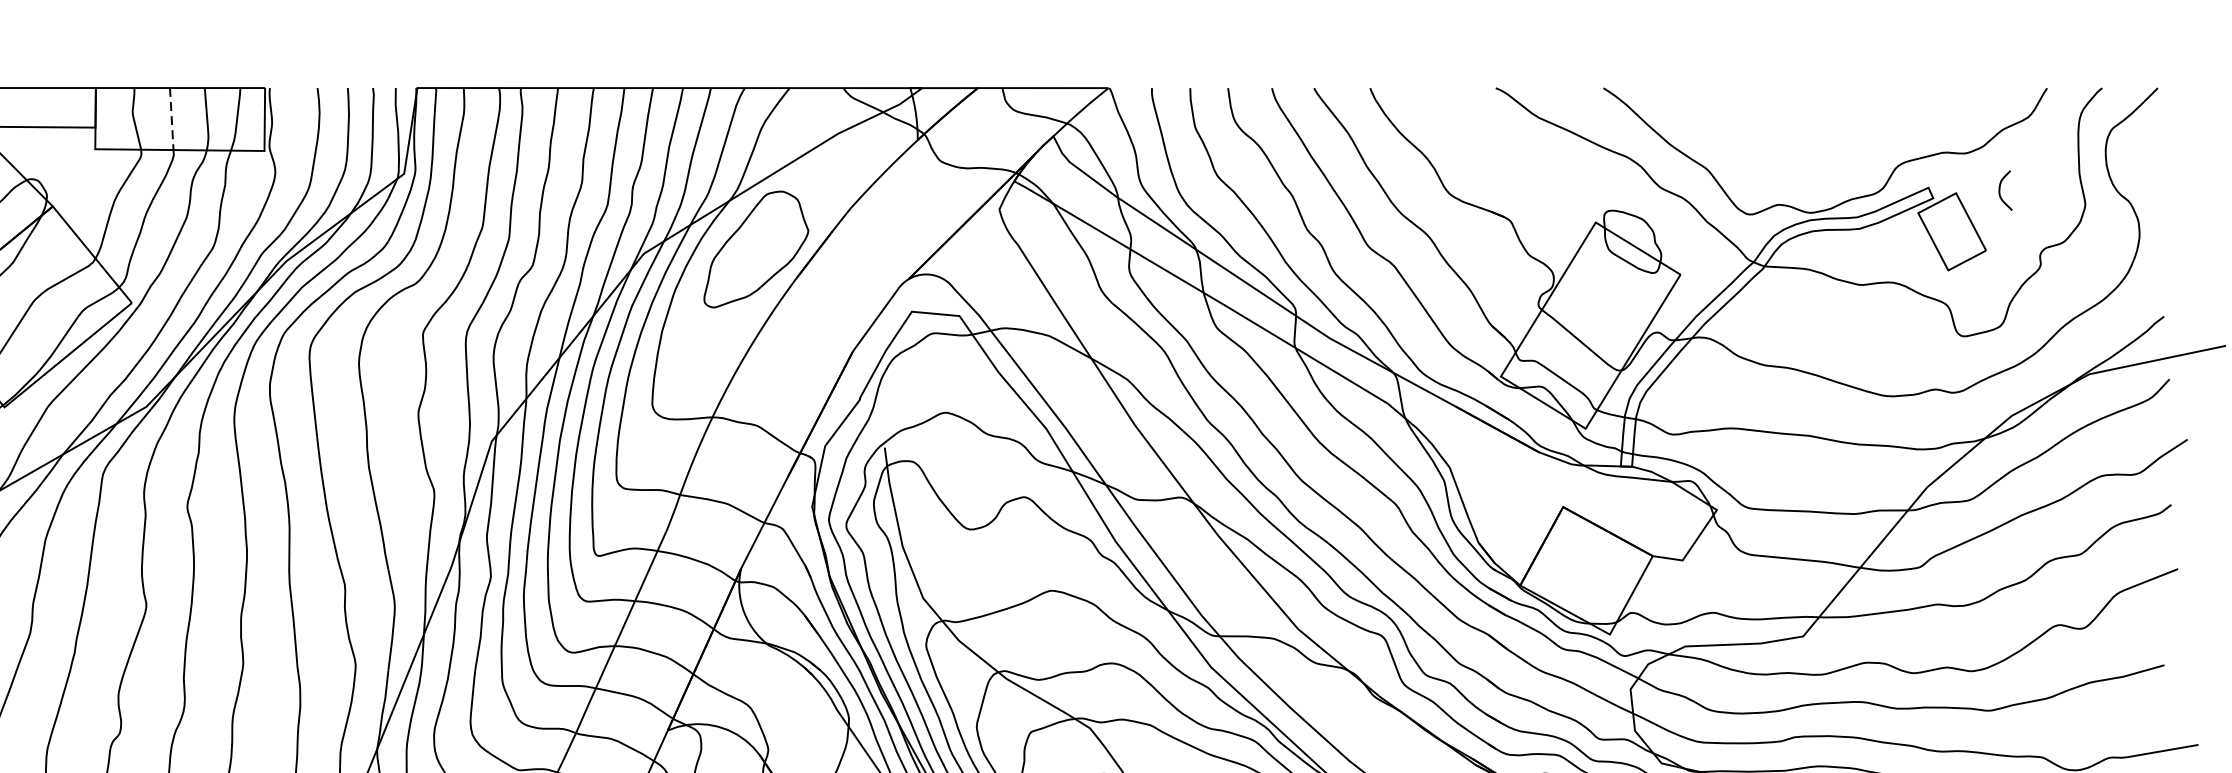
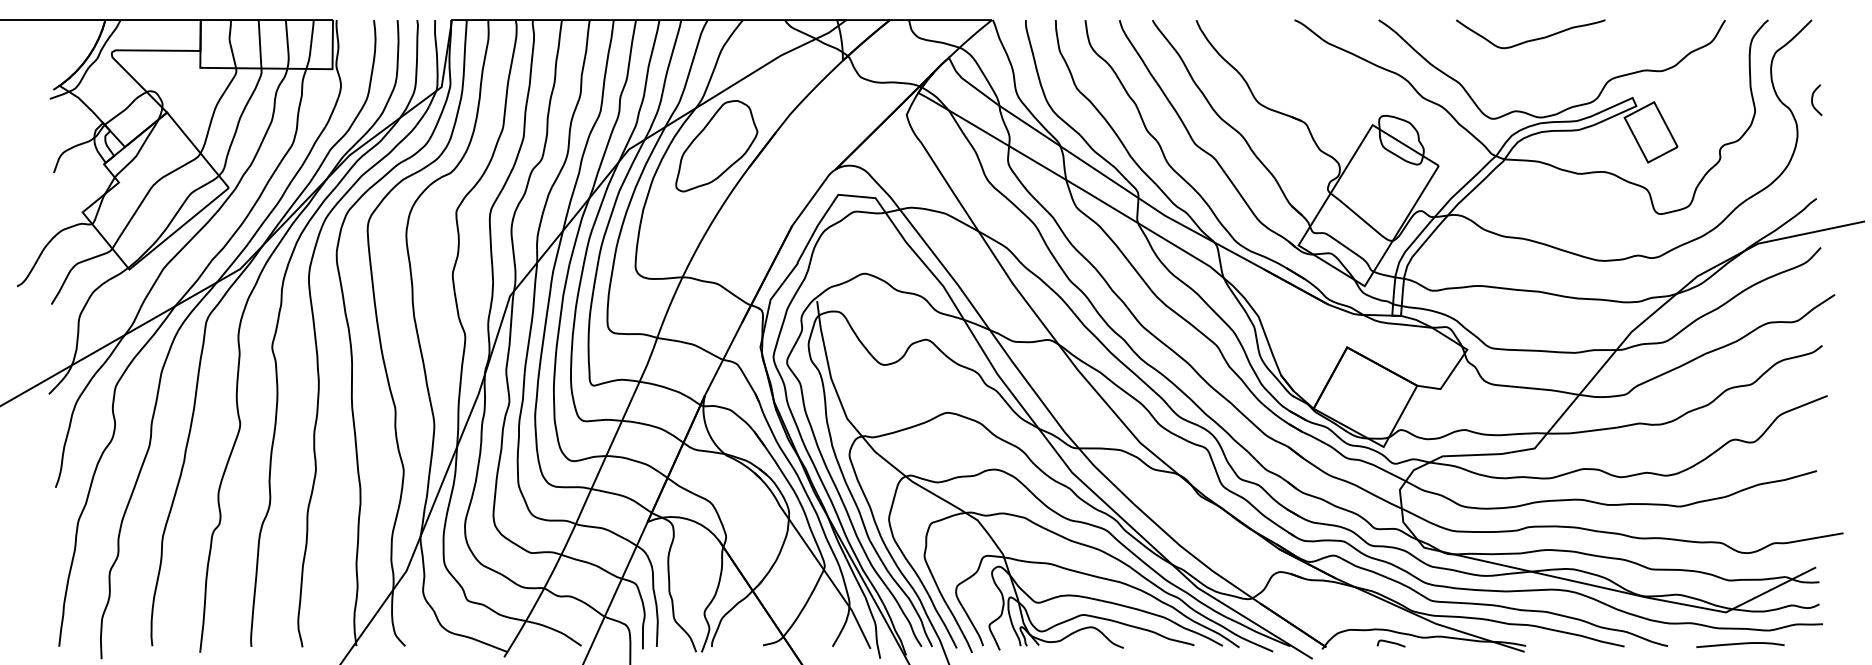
curve: (1797, 112) -> (1530, 39), added
line: (172, 119) -> (260, 44), dashed -> solid
curve: (2000, 191) -> (1812, 100), moved

